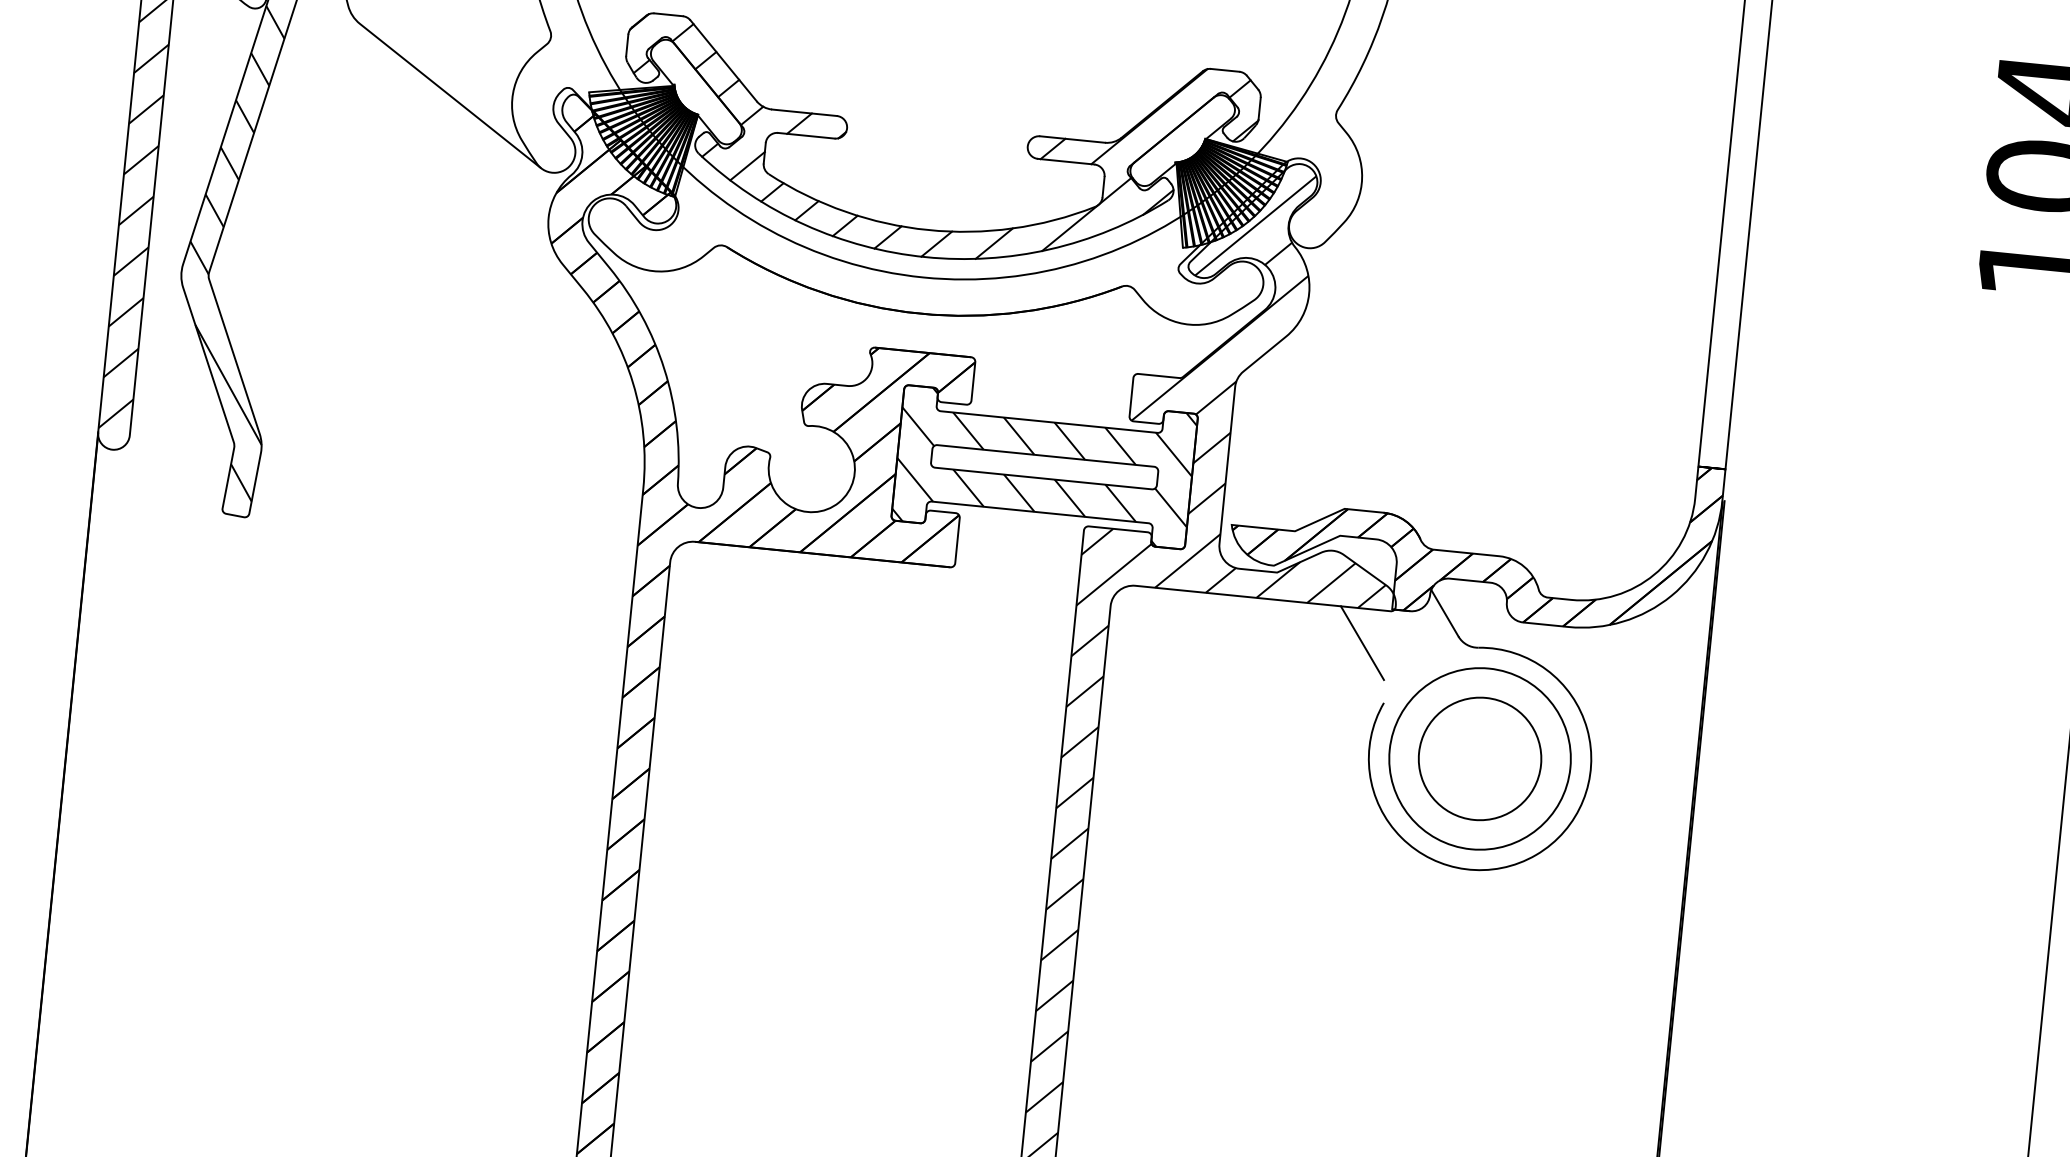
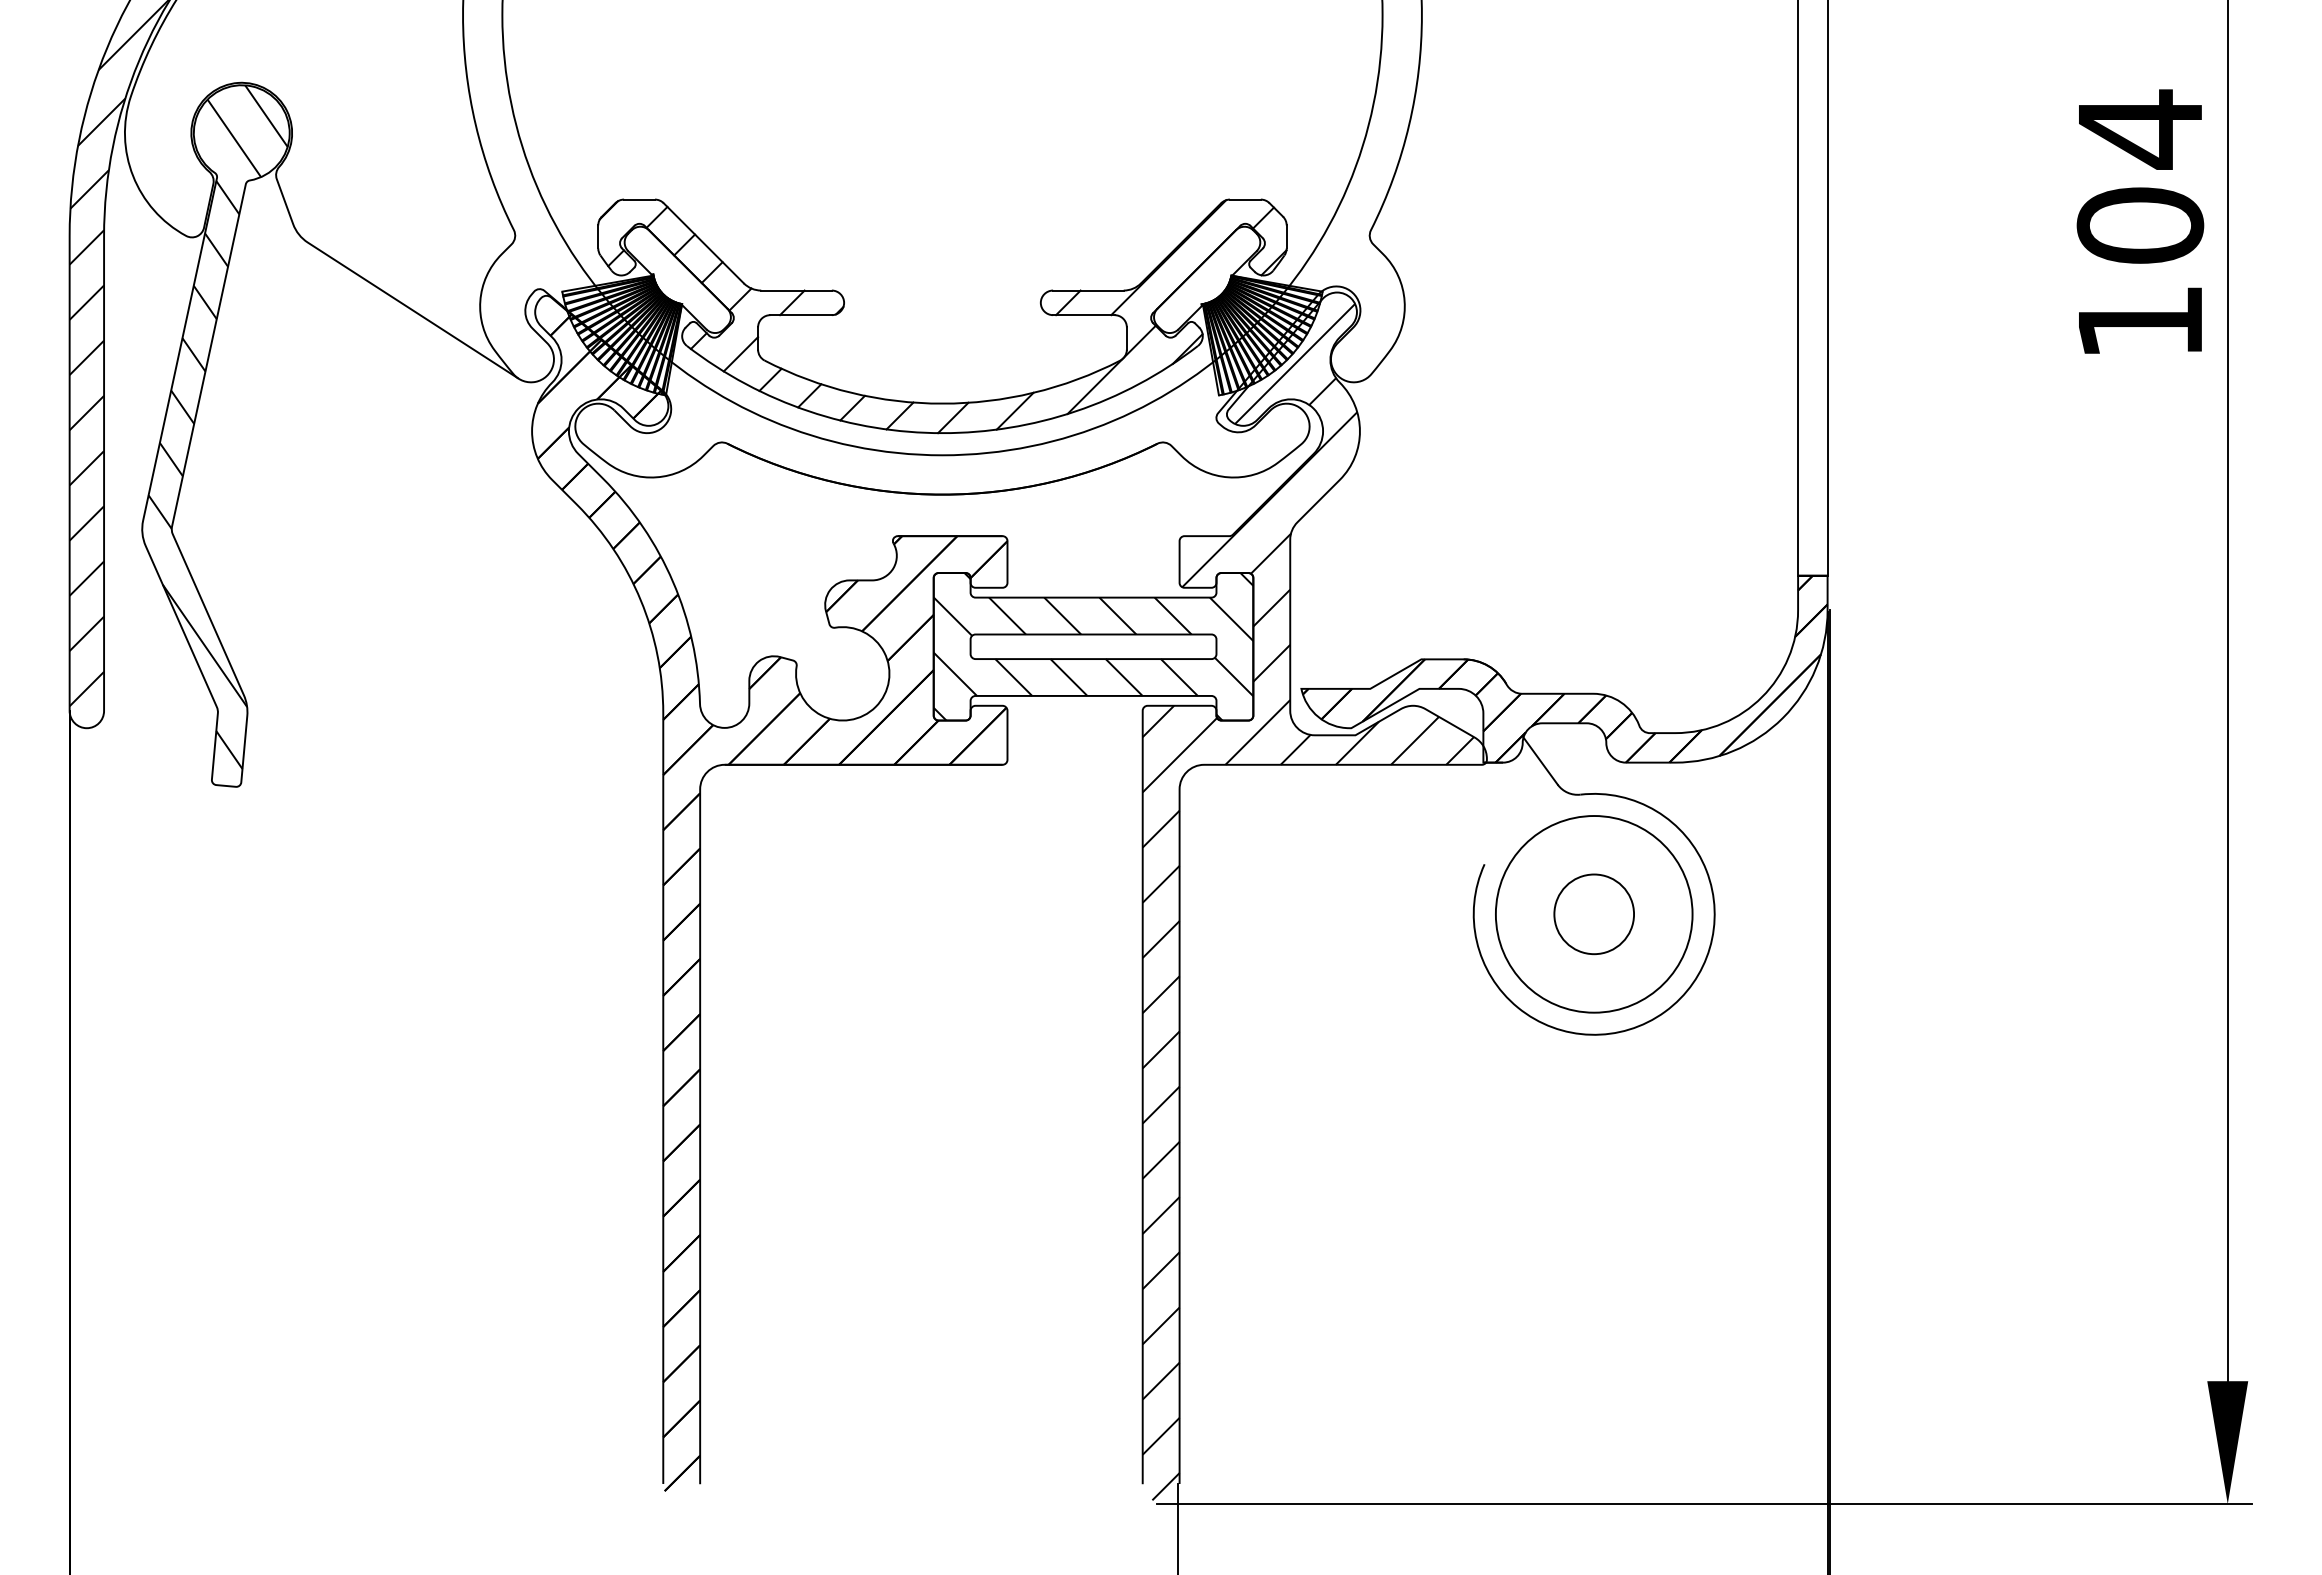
line: (1362, 642) -> (1454, 801), removed
circle: (1479, 758) -> (1593, 913), size x0.6

